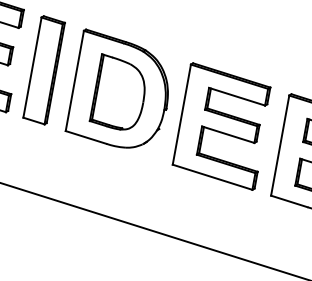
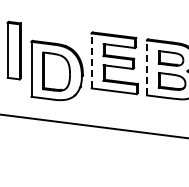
part: (119, 91) -> (56, 70), moved
line: (181, 113) -> (91, 60), solid -> dashed
line: (281, 145) -> (147, 67), solid -> dashed

